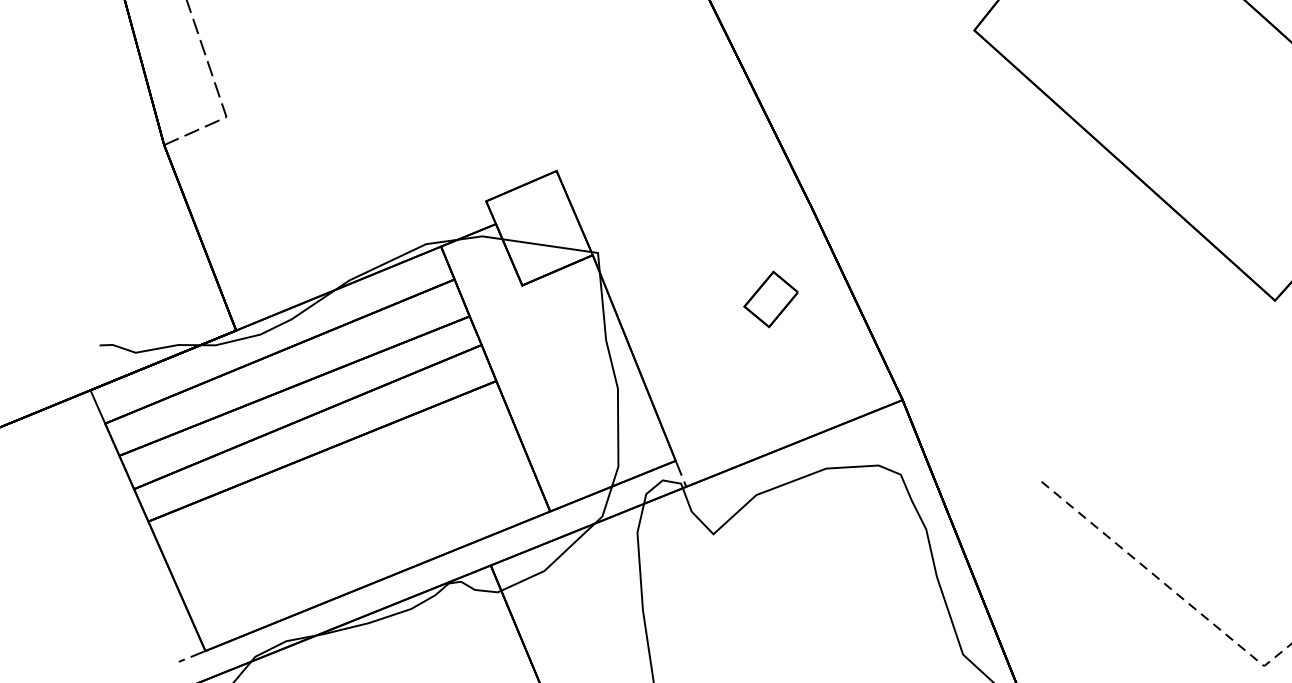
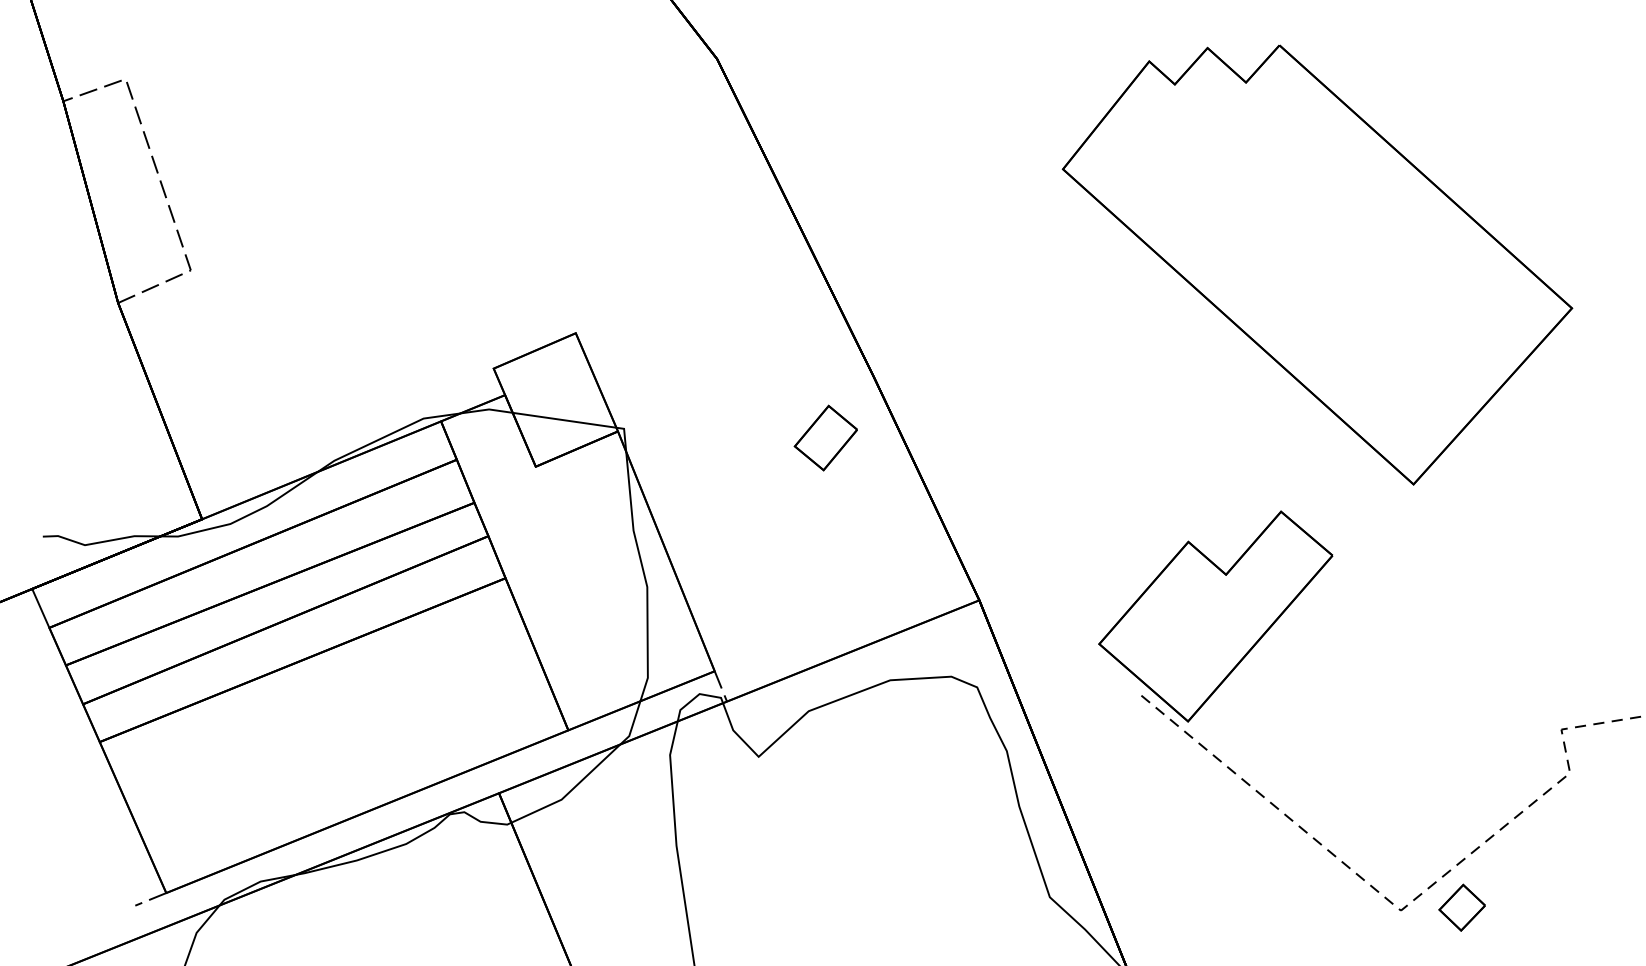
part: (770, 299) -> (825, 437), moved
part: (1105, 413) -> (1215, 616), added

